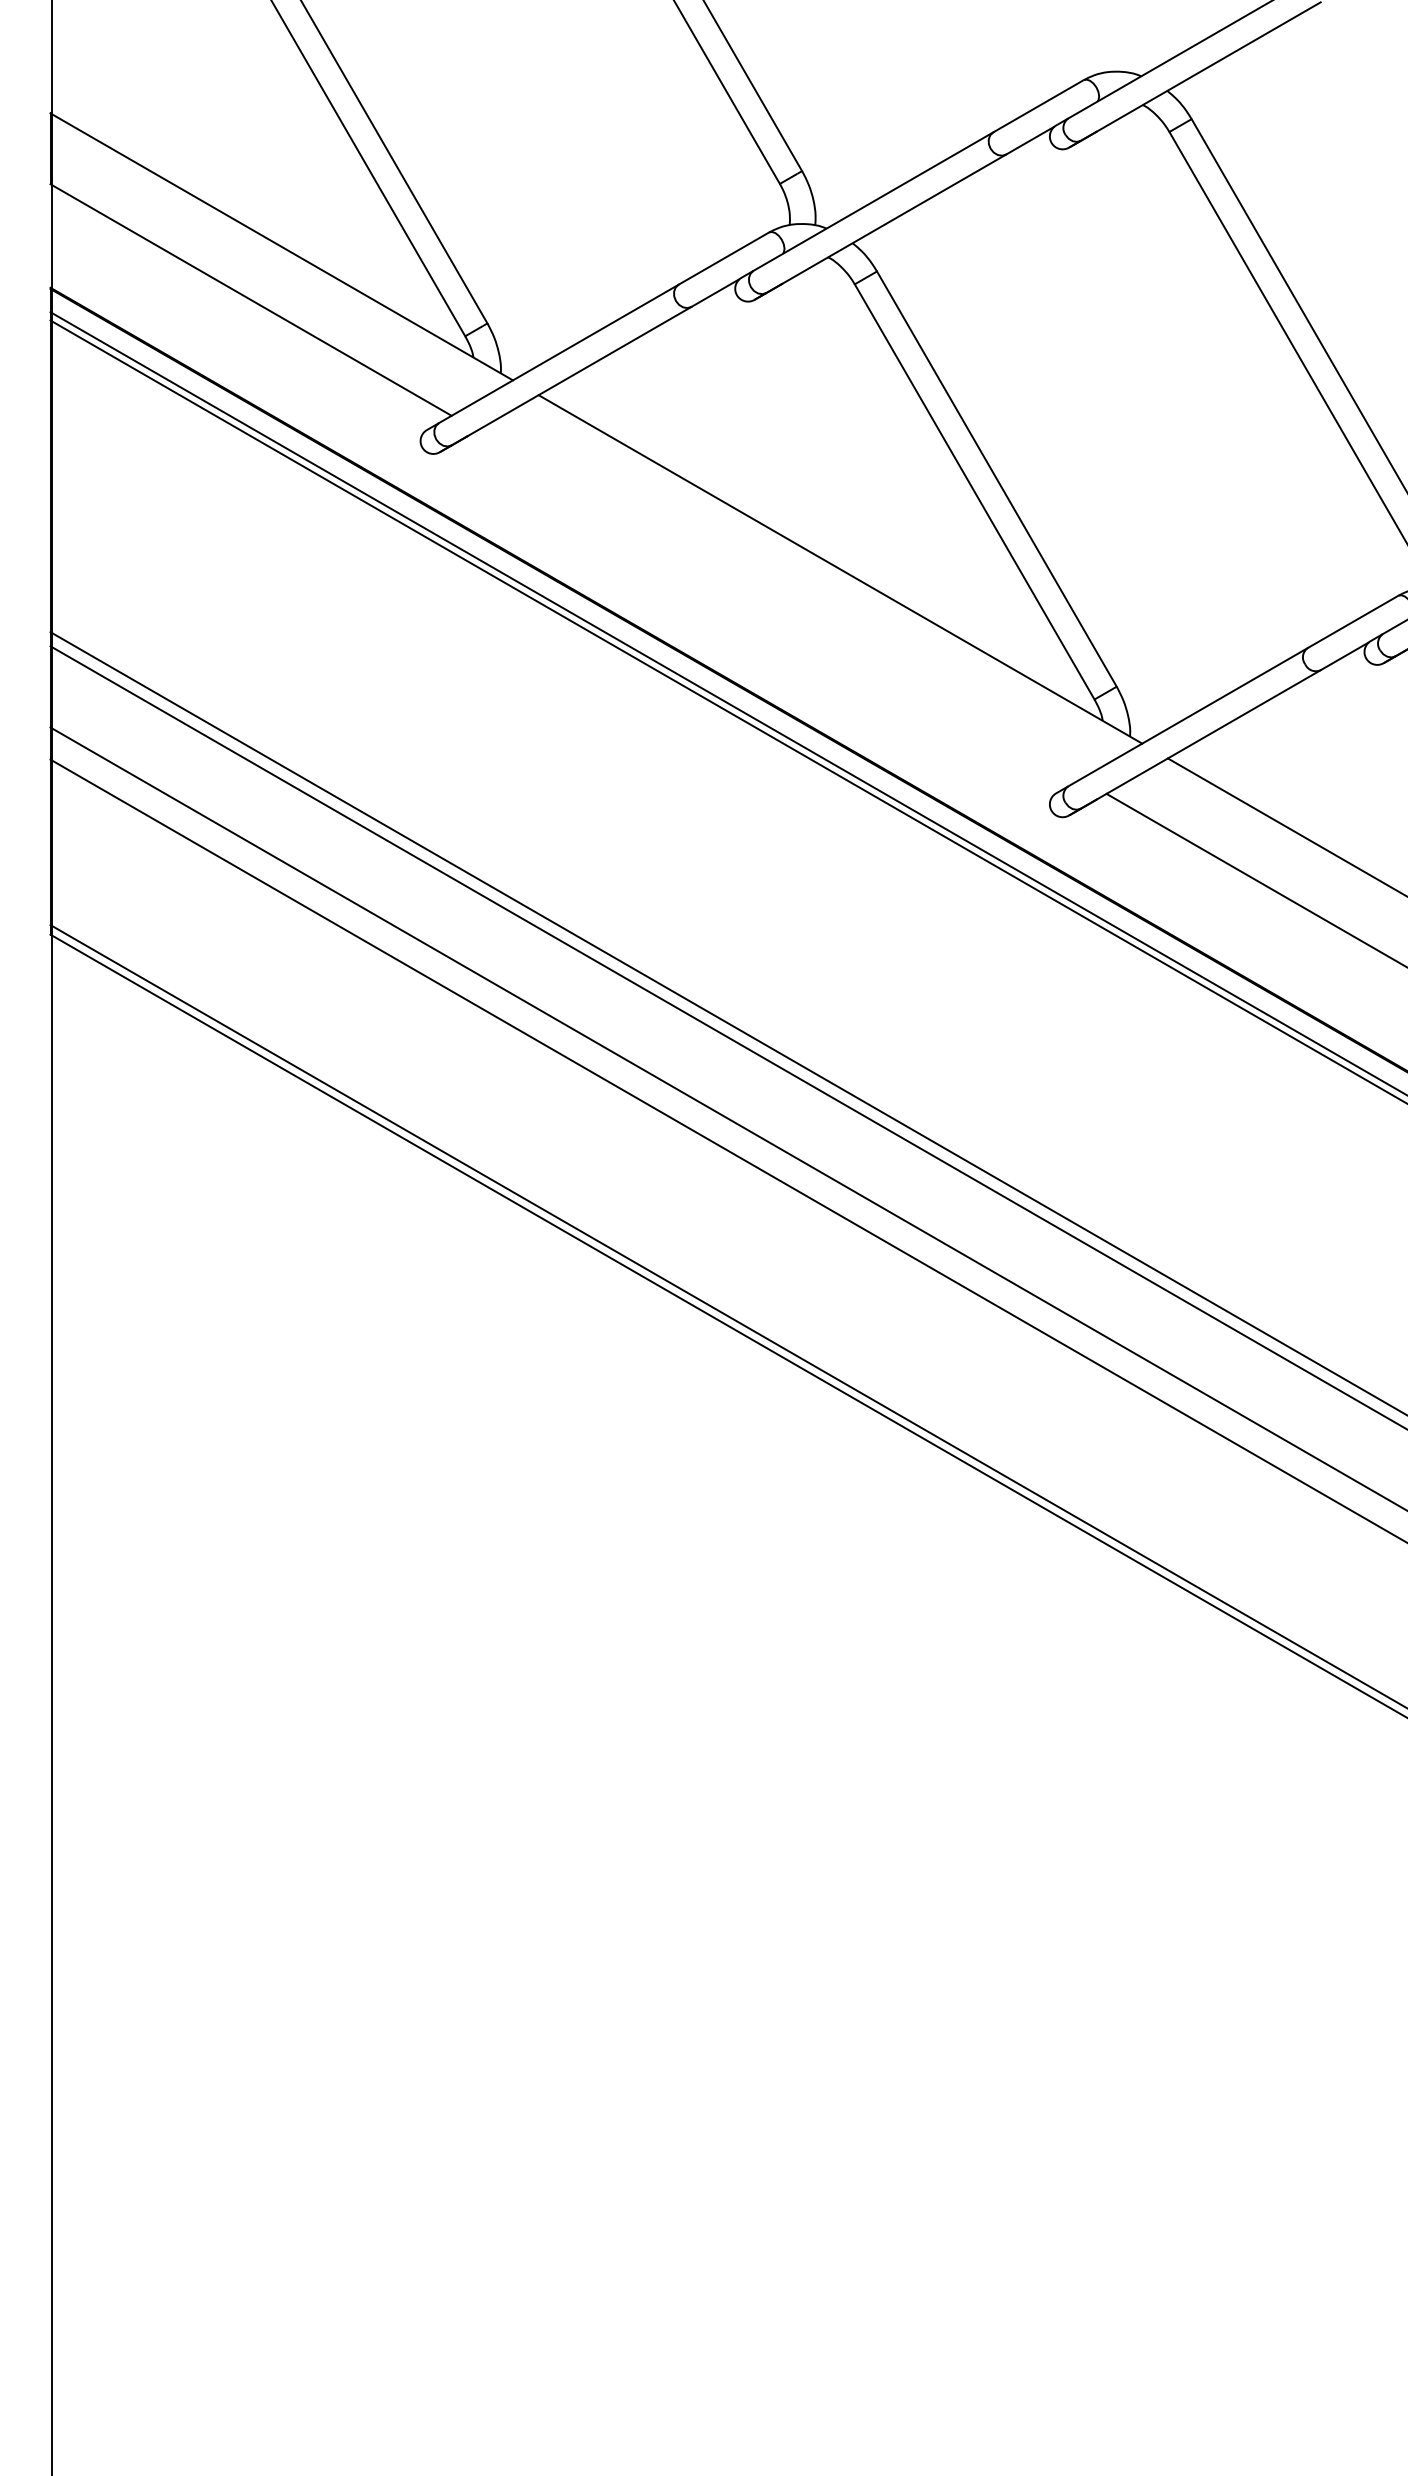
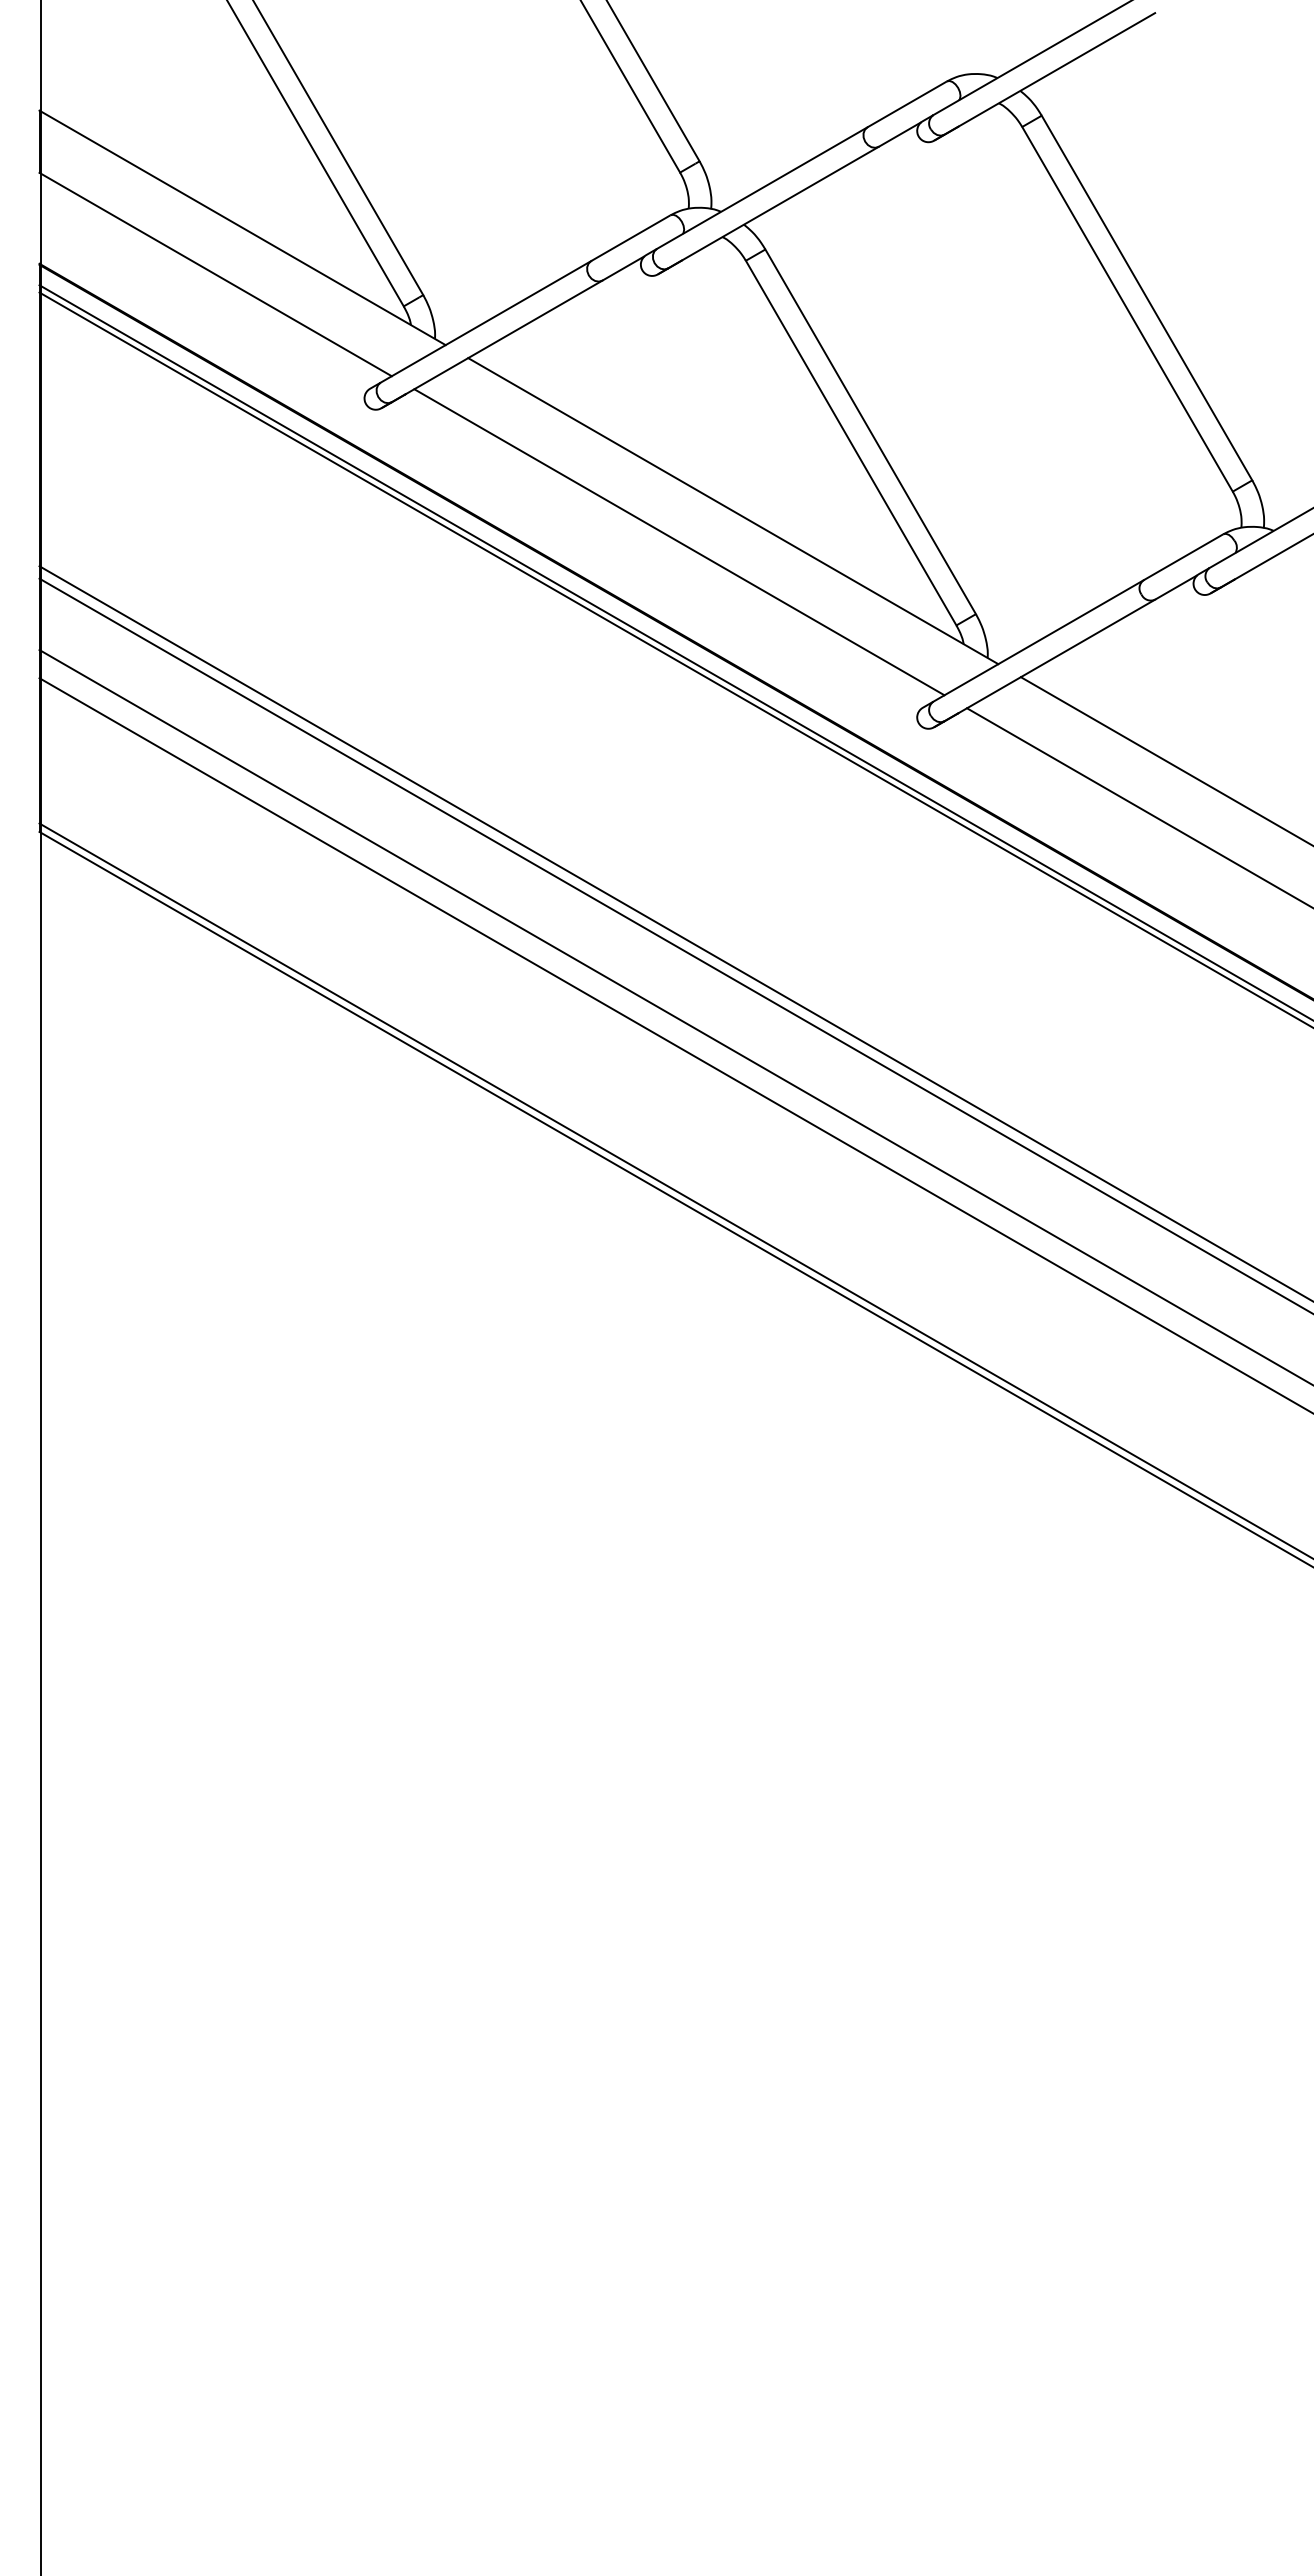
line: (779, 605) -> (679, 542), added

